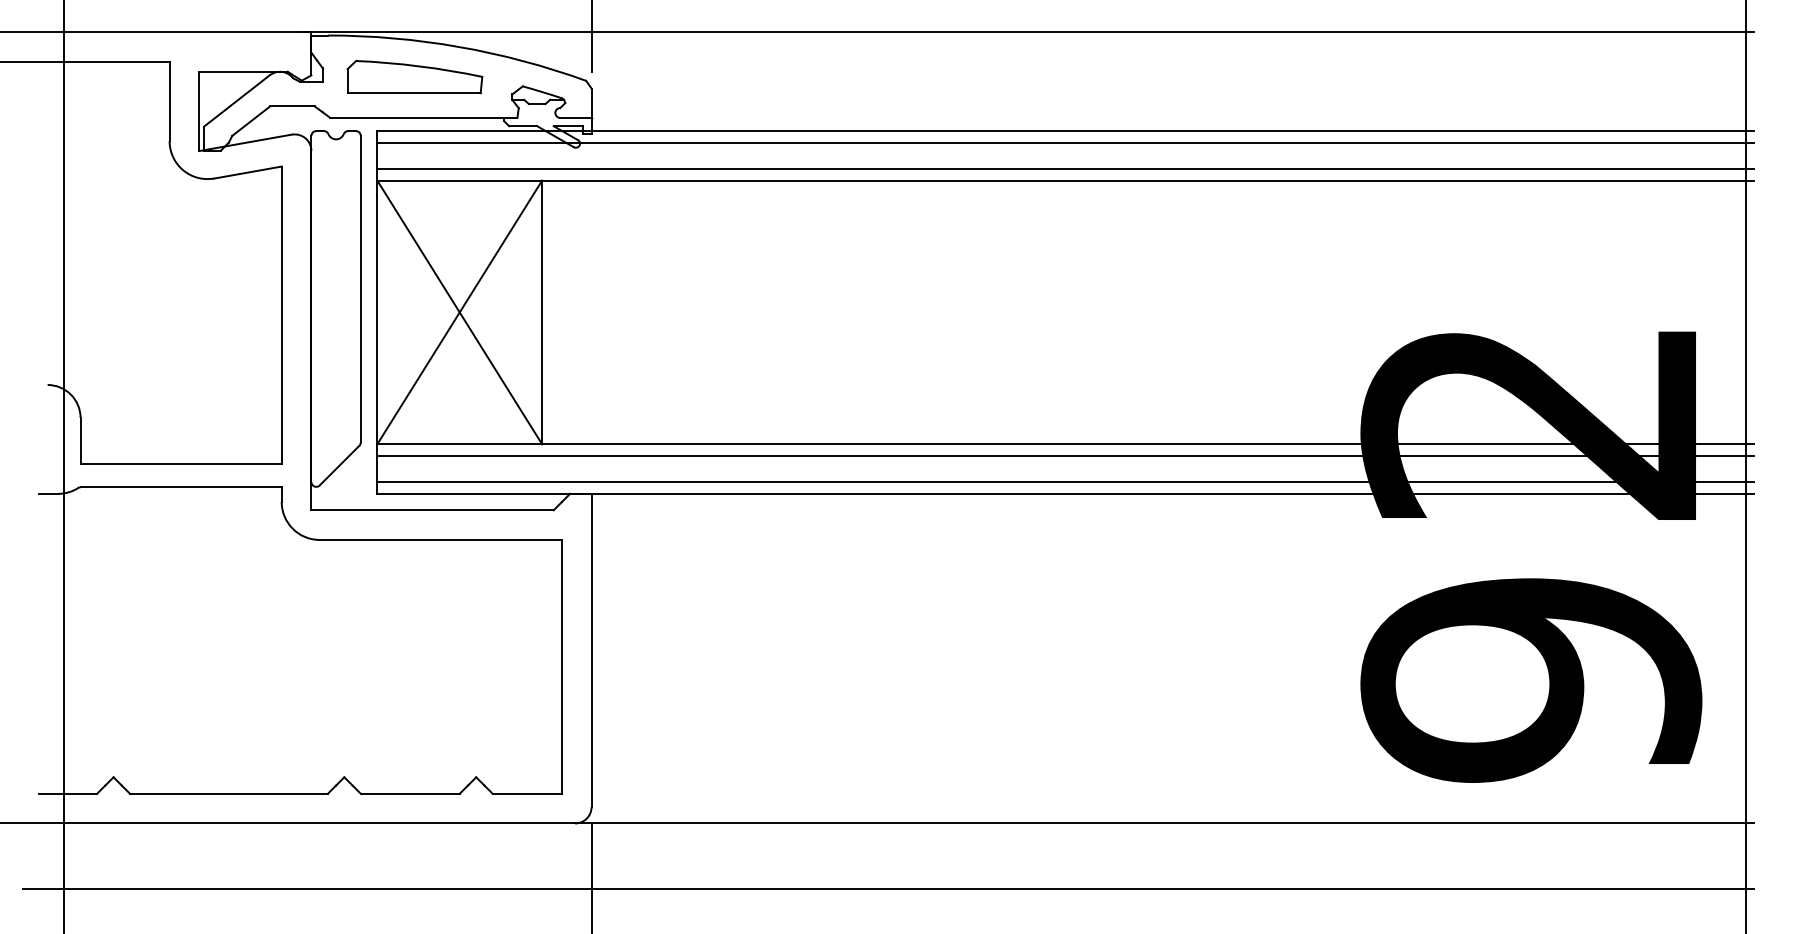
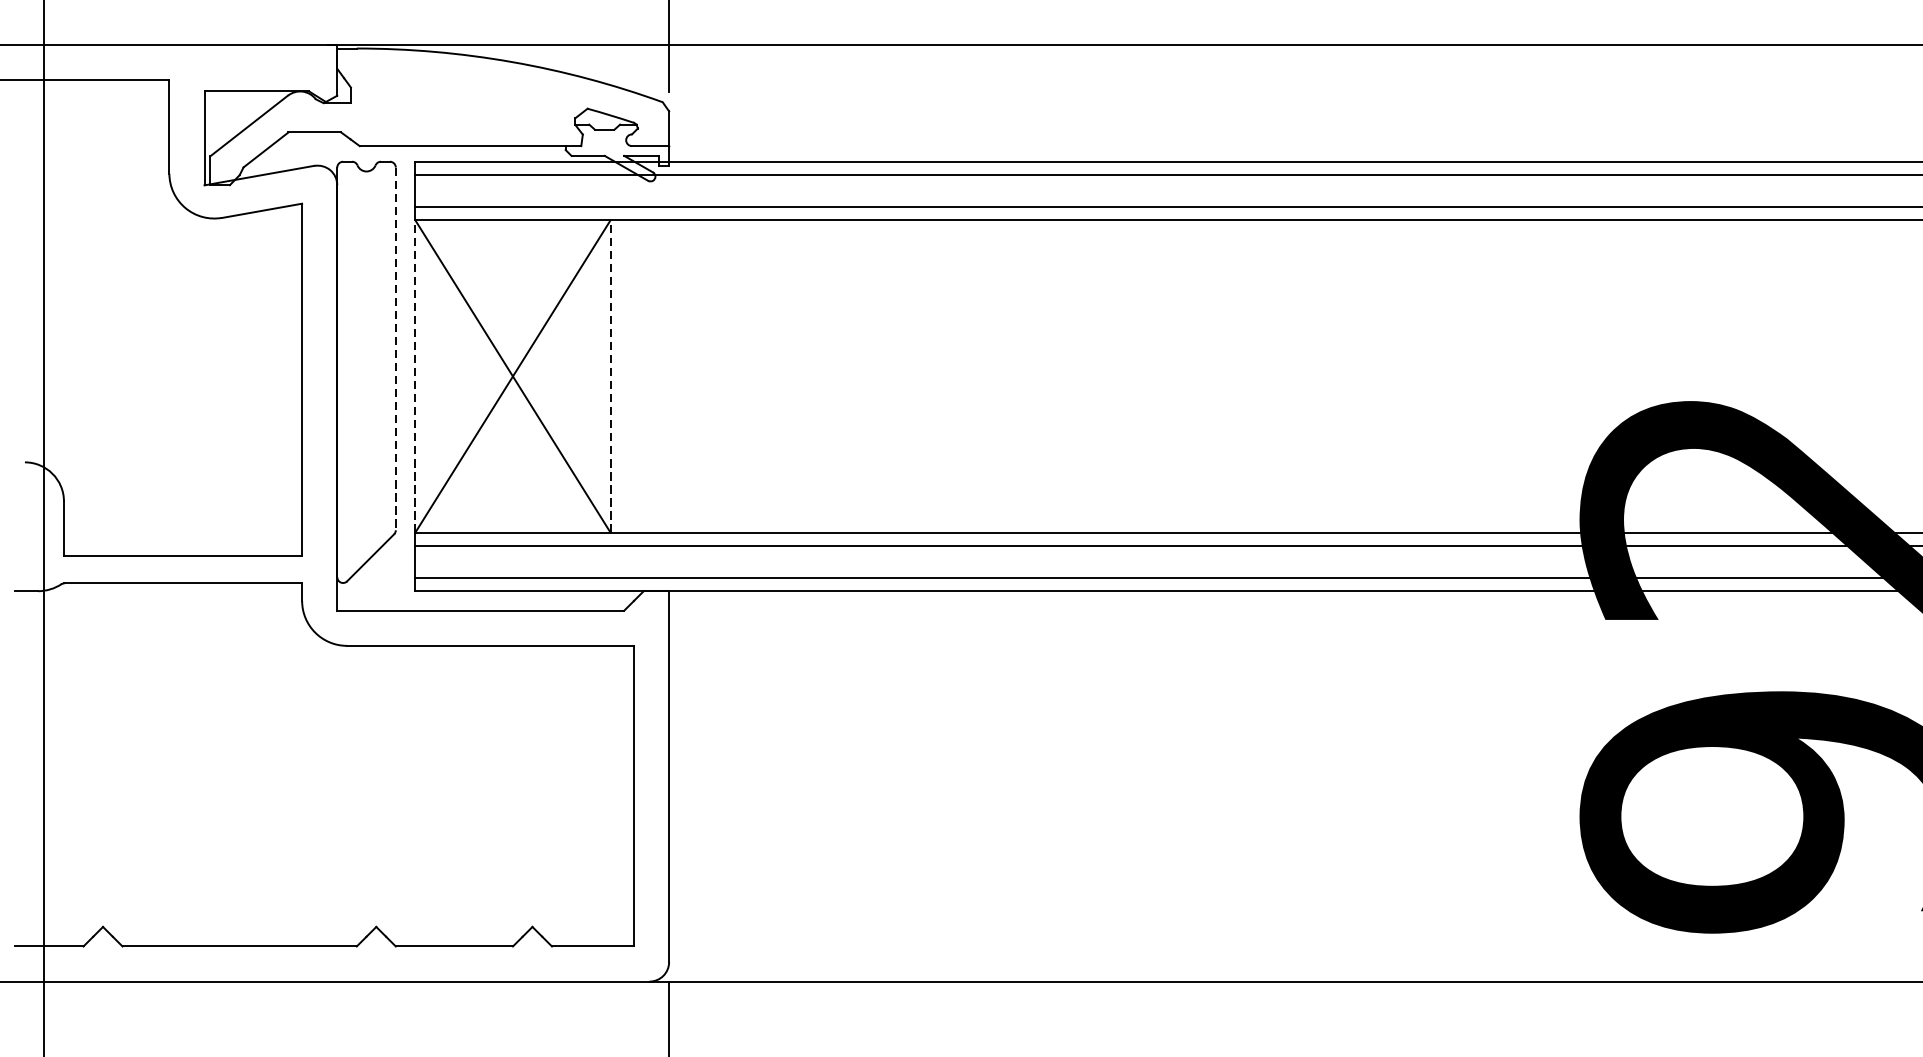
part: (414, 76) -> (459, 97), removed
line: (360, 289) -> (395, 349), solid -> dashed
line: (377, 312) -> (415, 376), solid -> dashed
line: (542, 312) -> (610, 376), solid -> dashed

